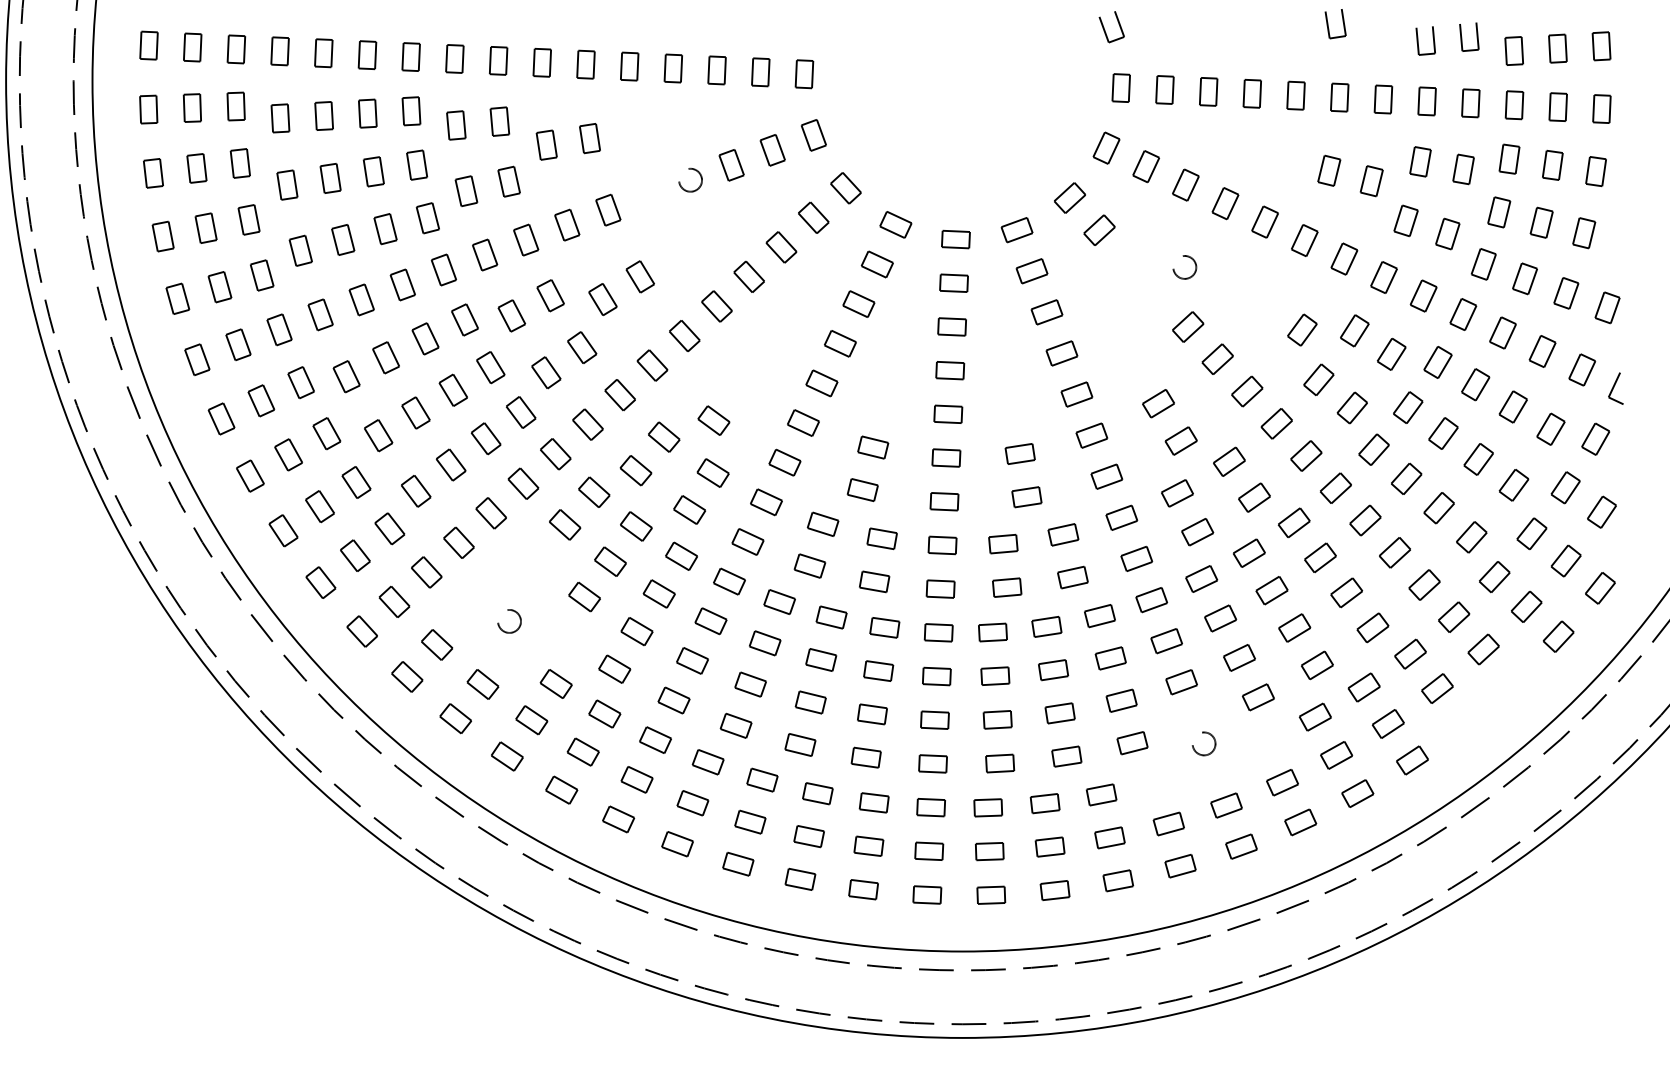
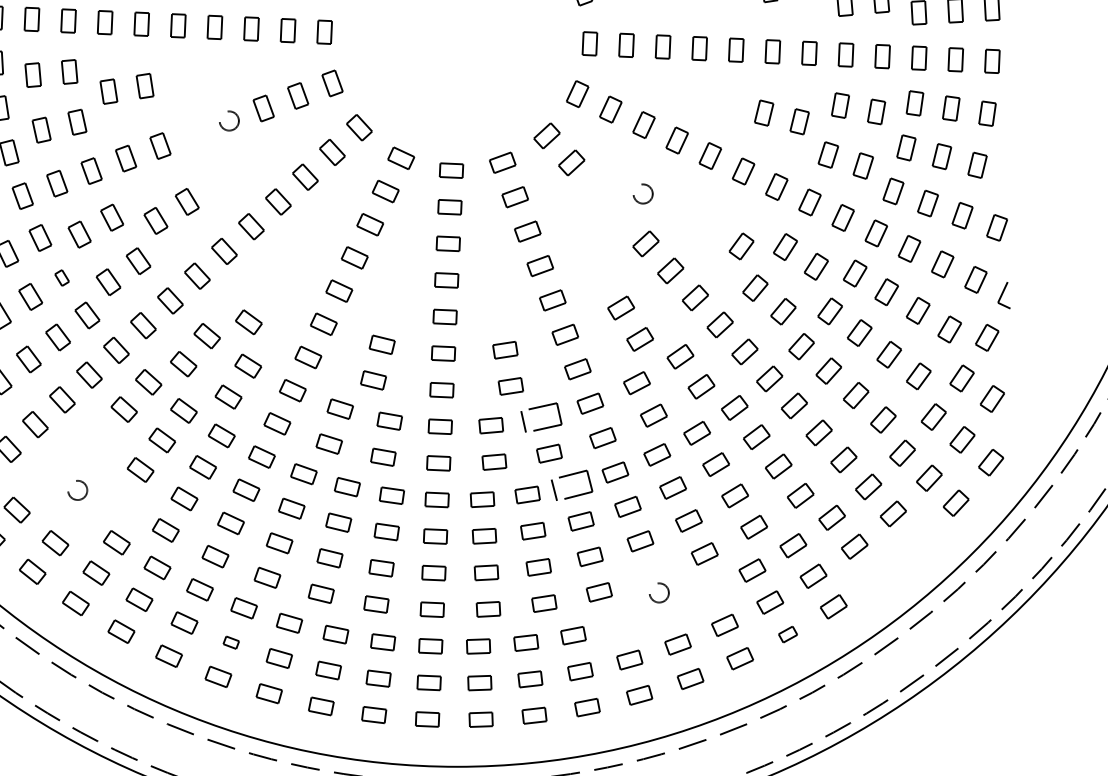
part: (490, 367) -> (61, 277), size x0.6
part: (1063, 534) -> (541, 417), size x1.6
part: (1099, 616) -> (571, 486), size x1.6
part: (1357, 793) -> (787, 634), size x0.7
part: (692, 803) -> (230, 642), size x0.6

